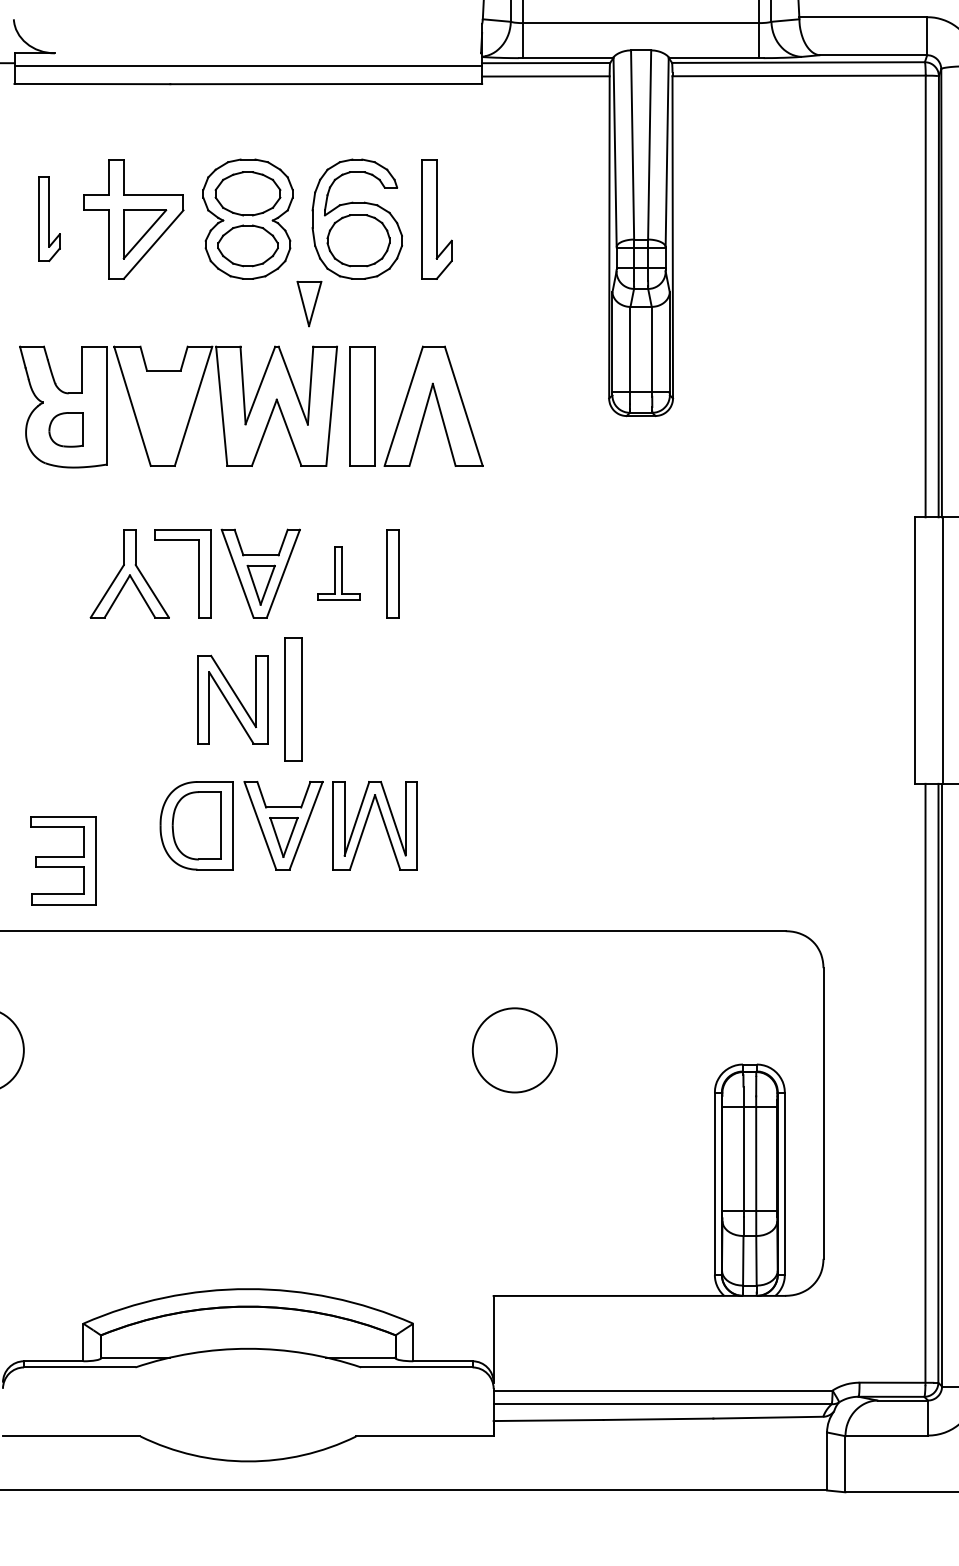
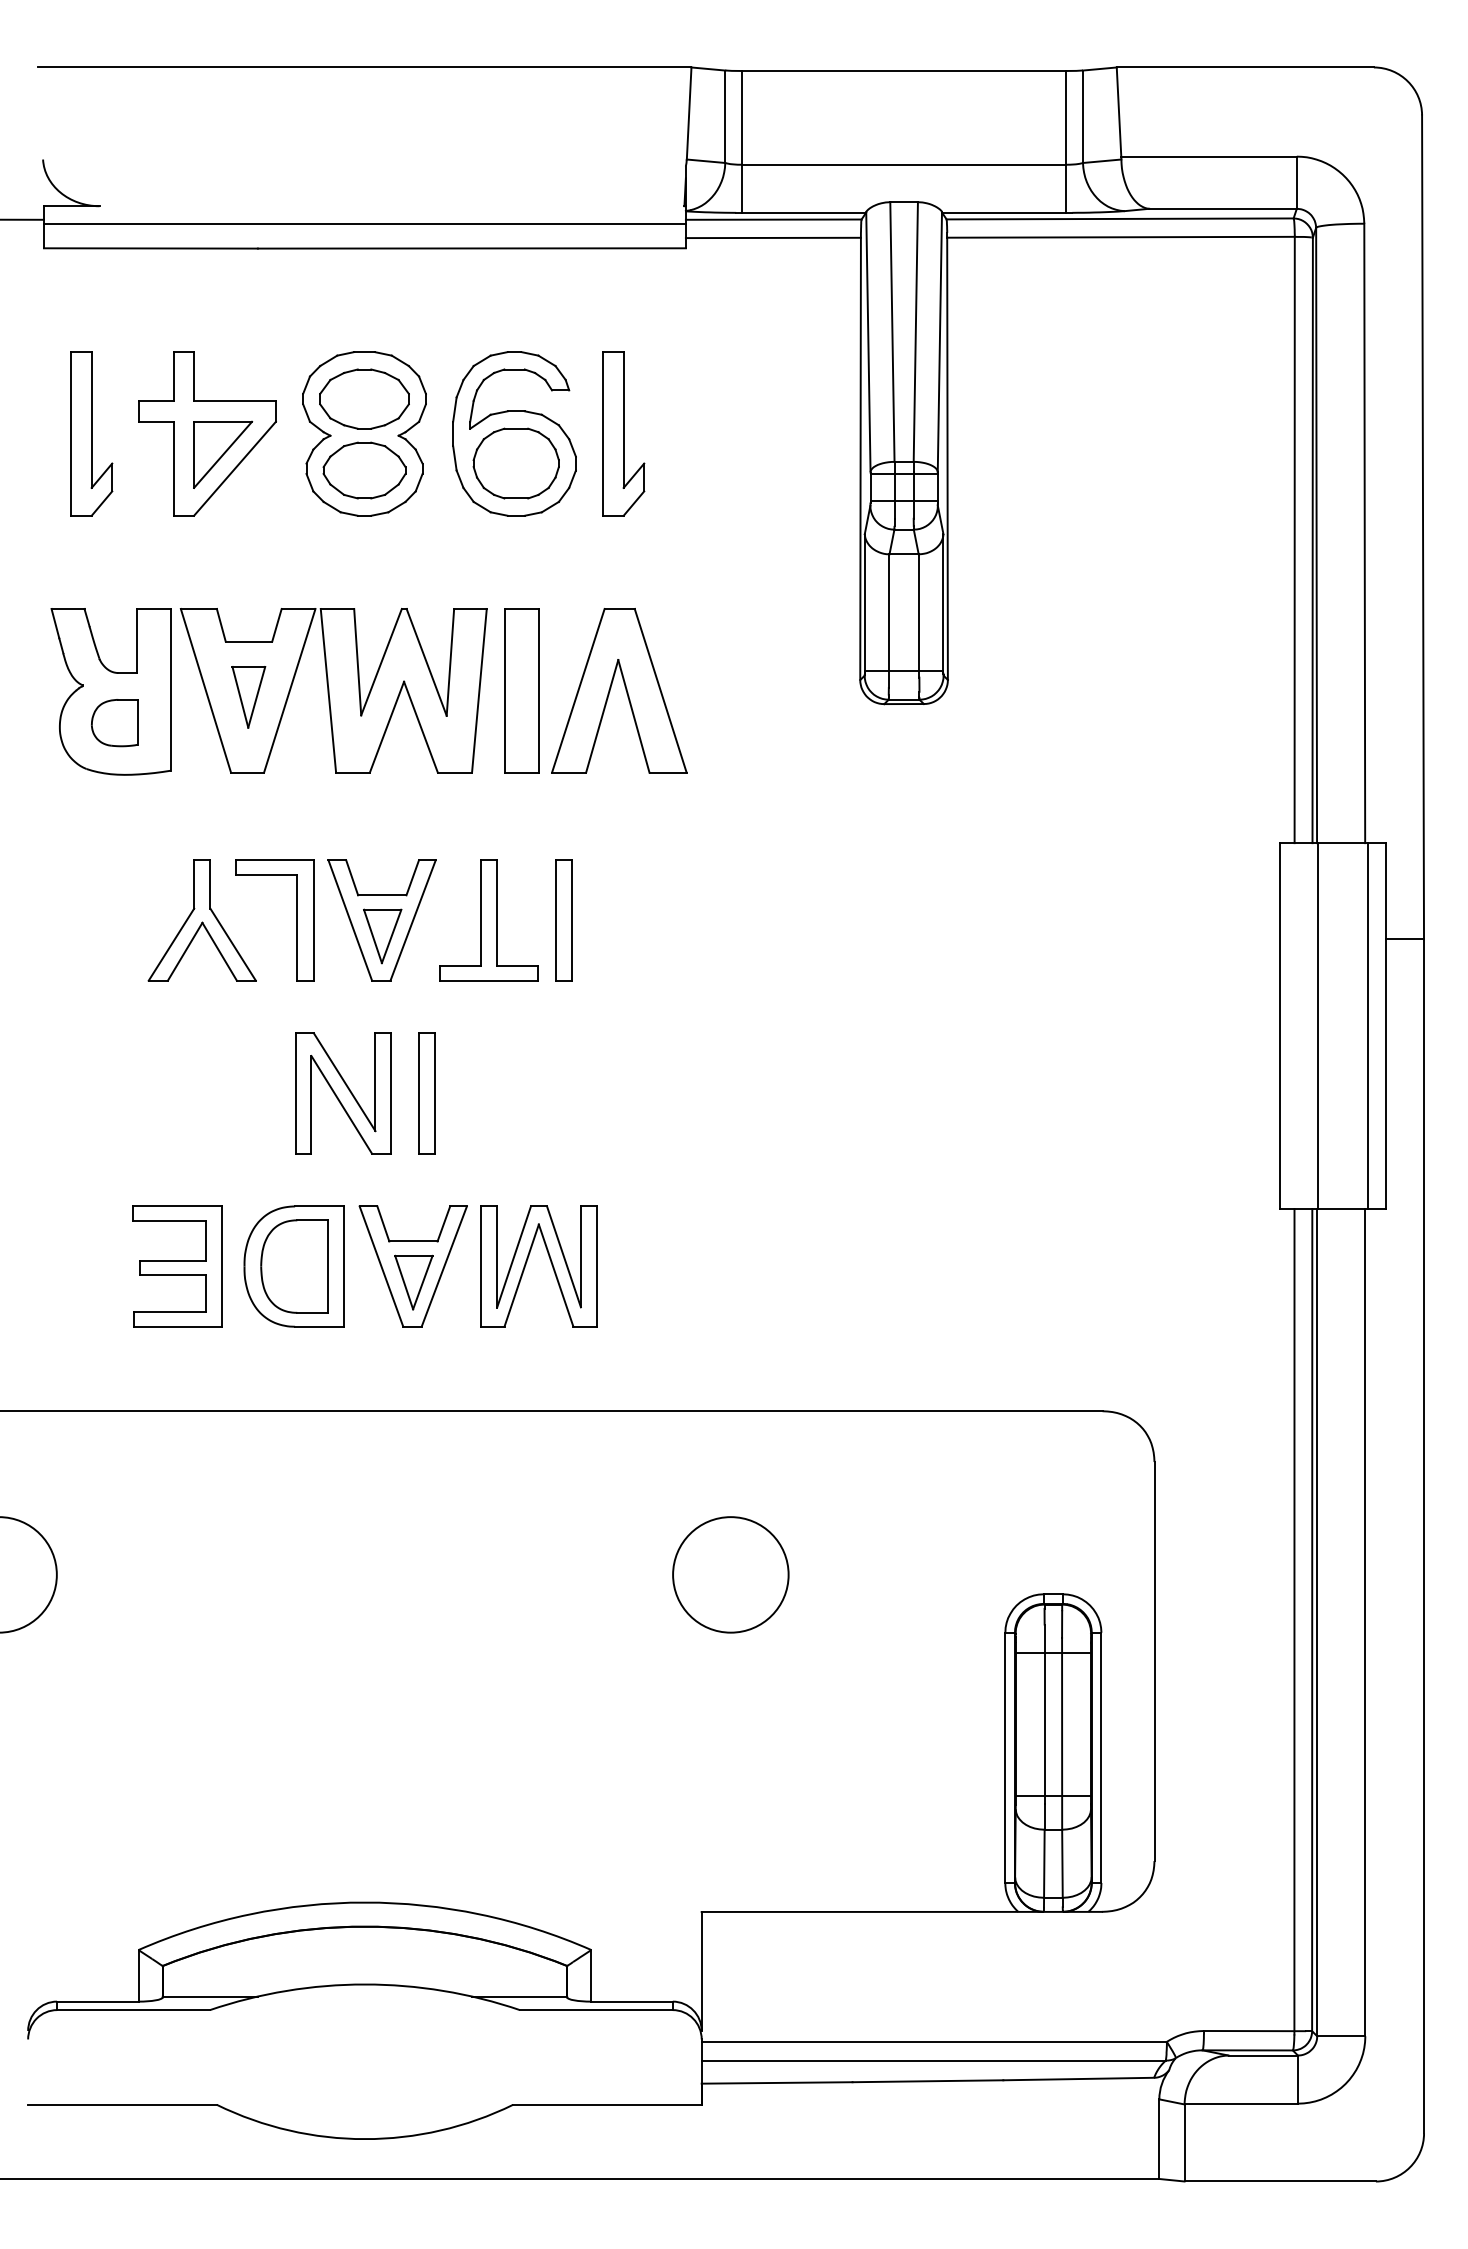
part: (49, 218) -> (91, 433), size x1.43
part: (309, 304) -> (248, 697), moved
part: (338, 573) -> (488, 920), size x1.67
part: (293, 699) -> (426, 1093), size x0.71
part: (63, 860) -> (177, 1266), moved

